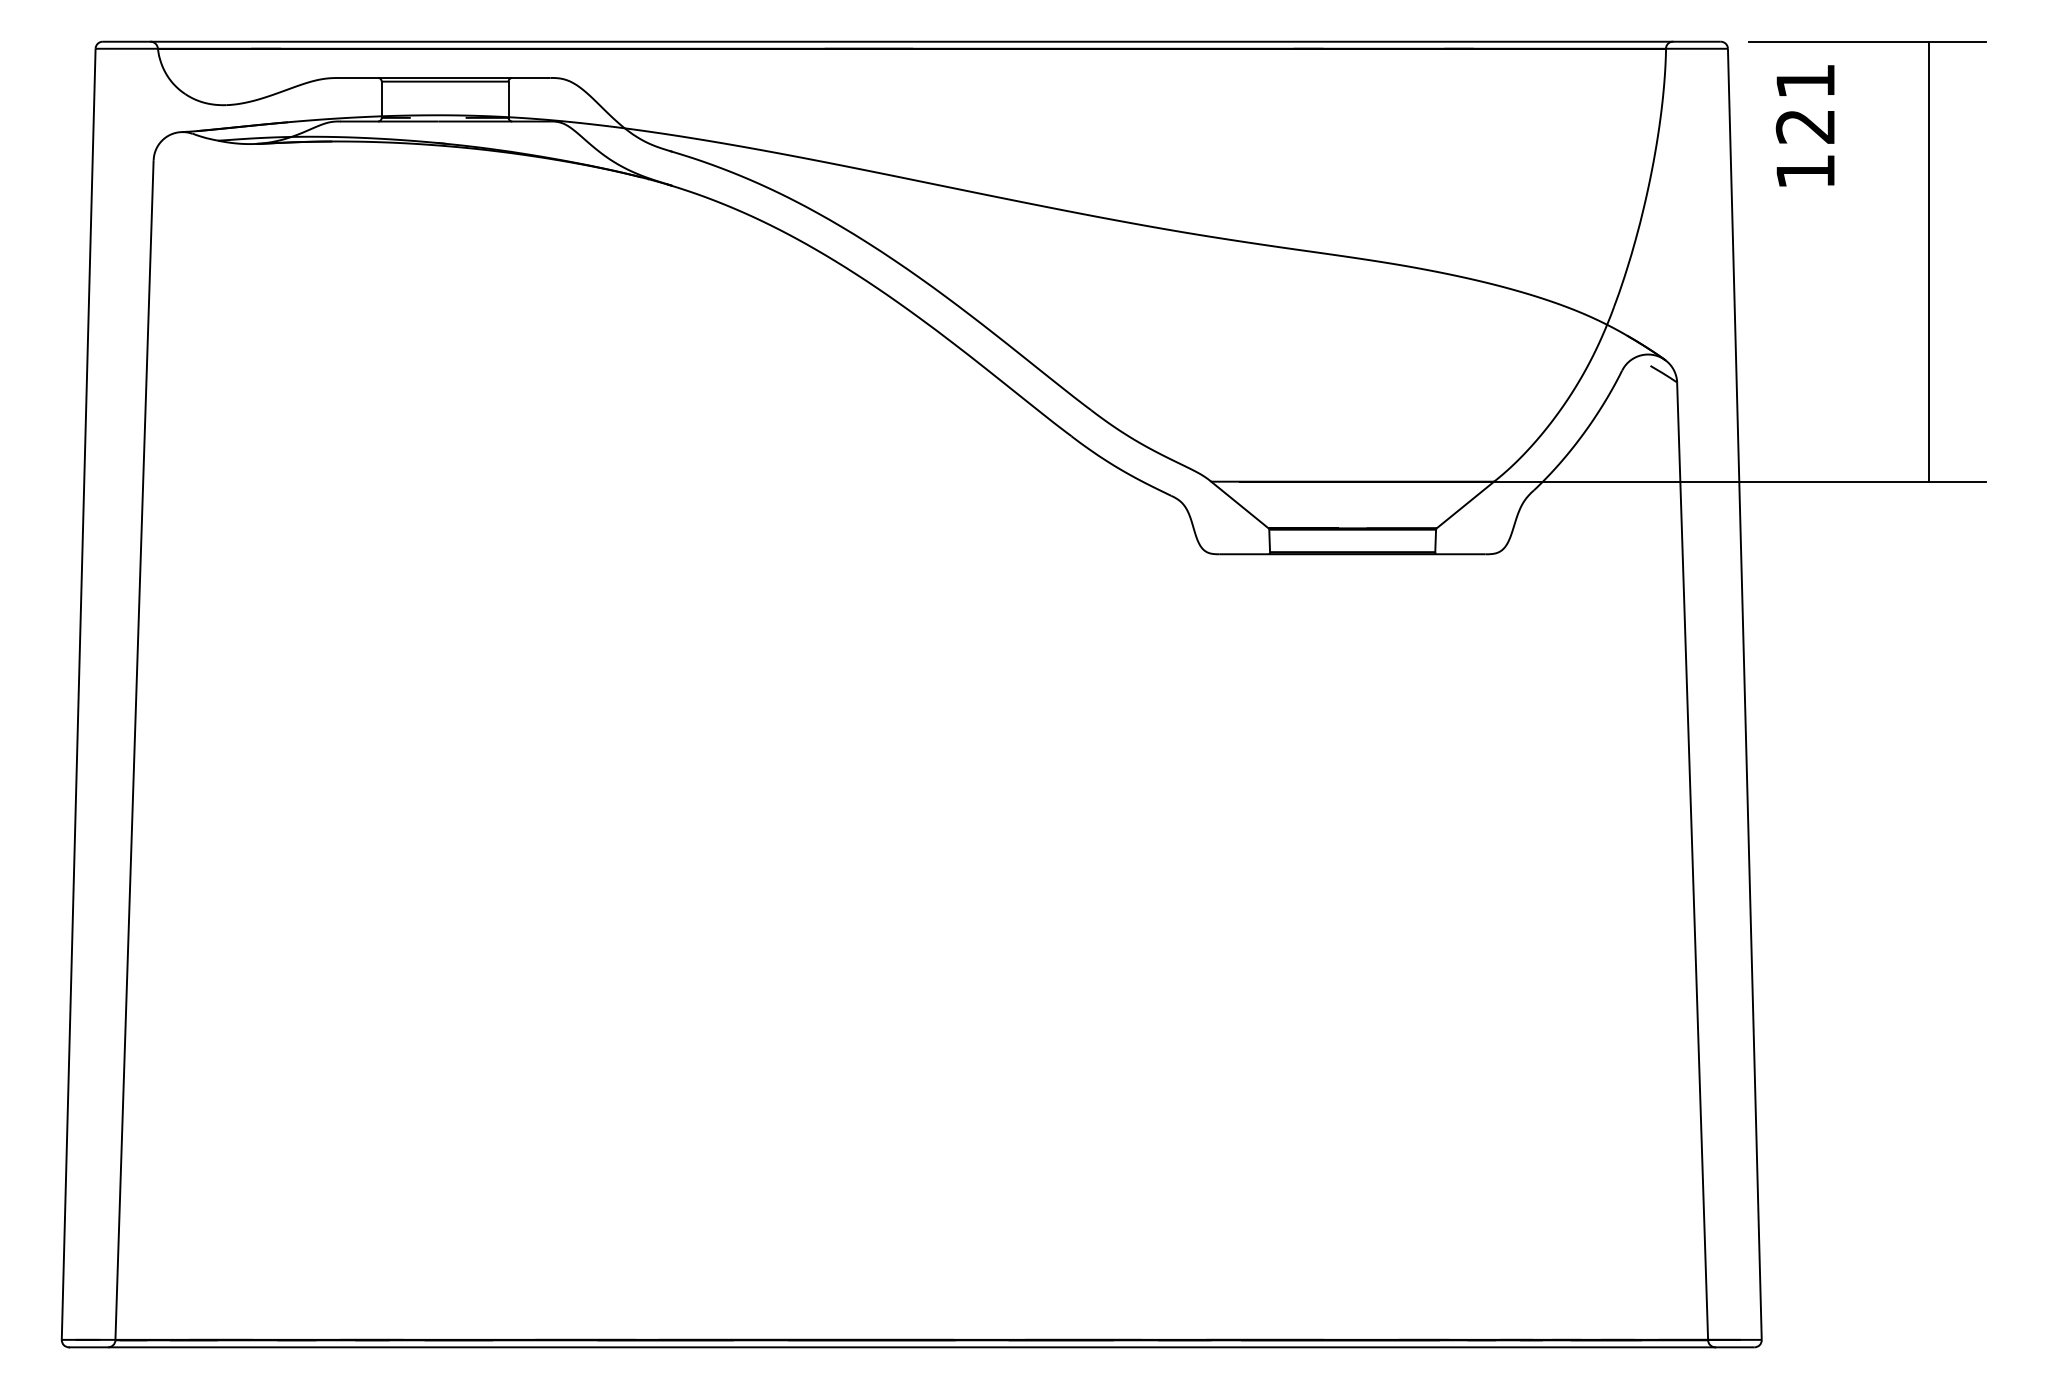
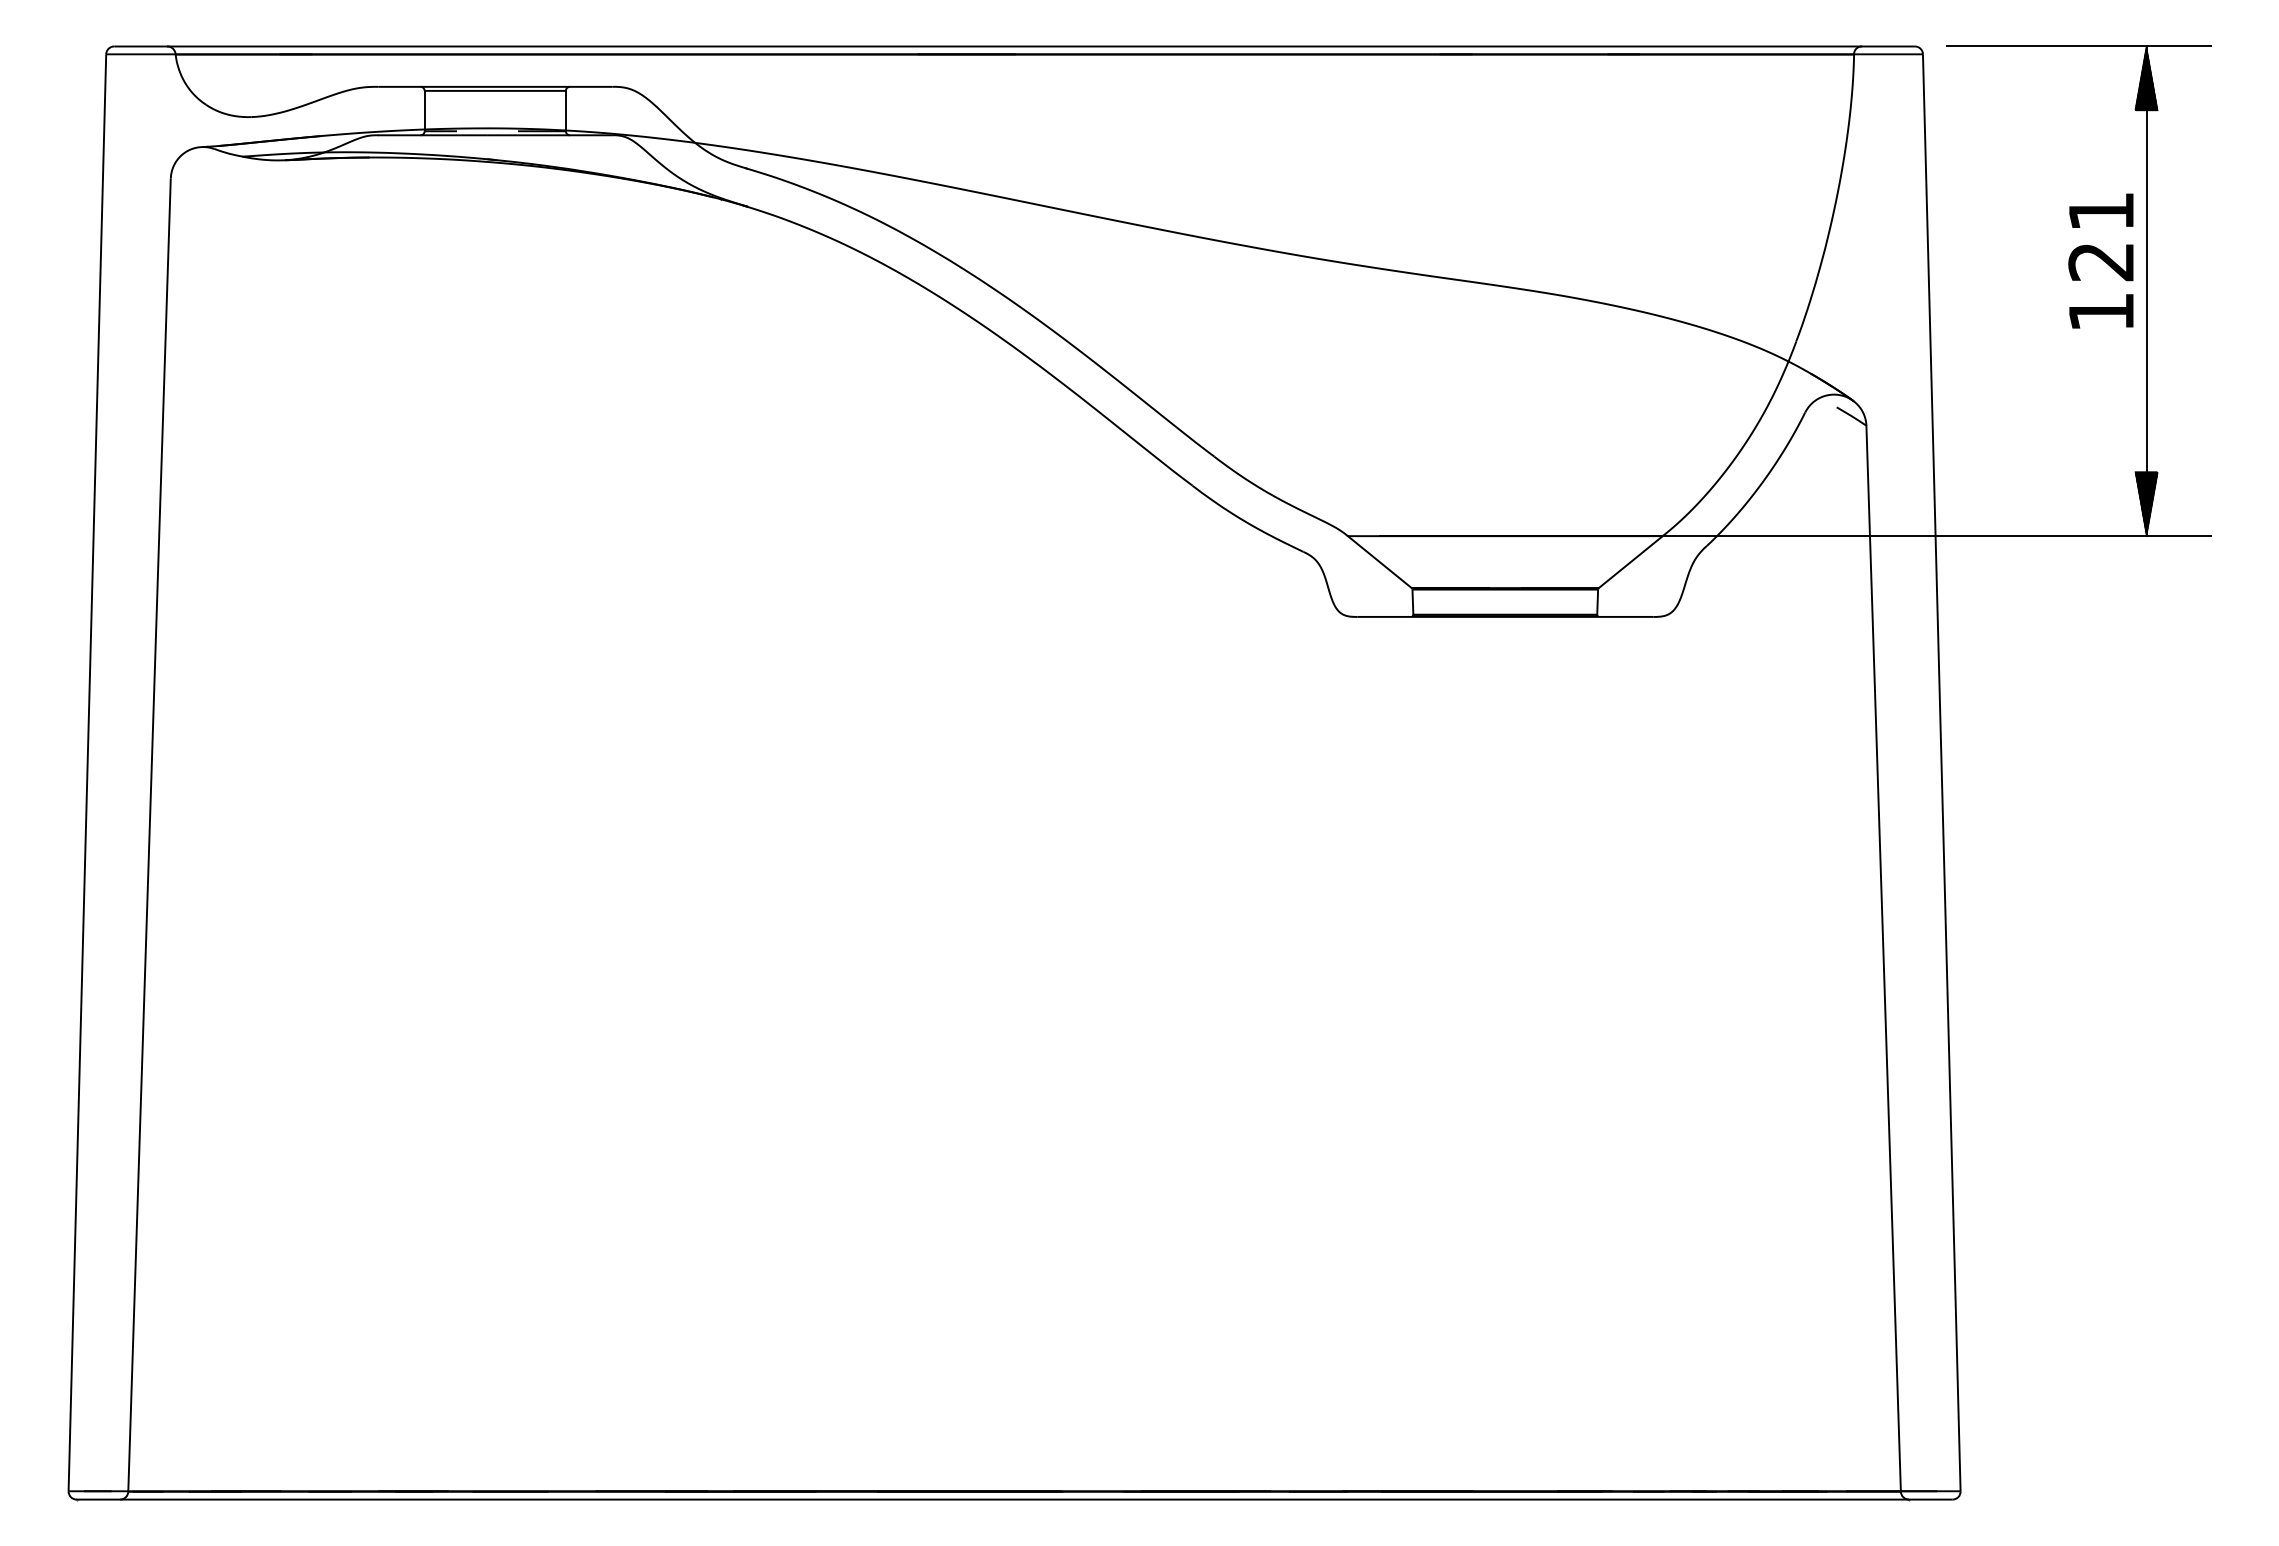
hatch: (1928, 70) -> (2146, 78), added
text: (1804, 125) -> (2100, 260), moved
hatch: (1928, 452) -> (2146, 503), added

